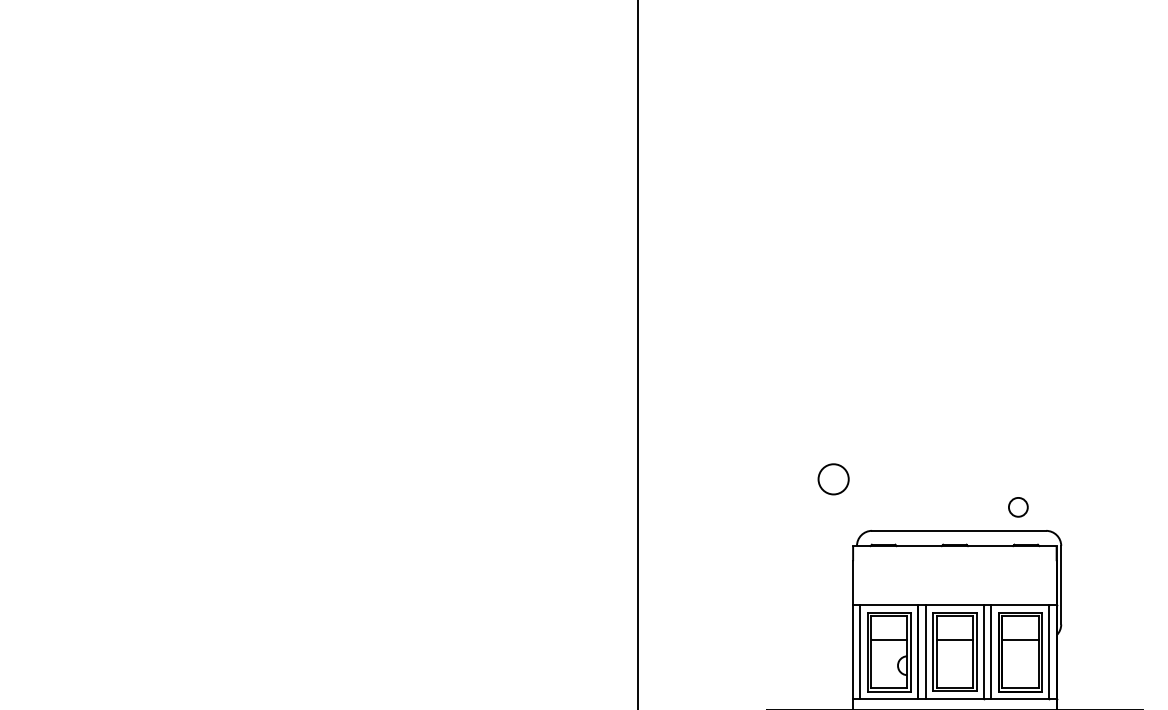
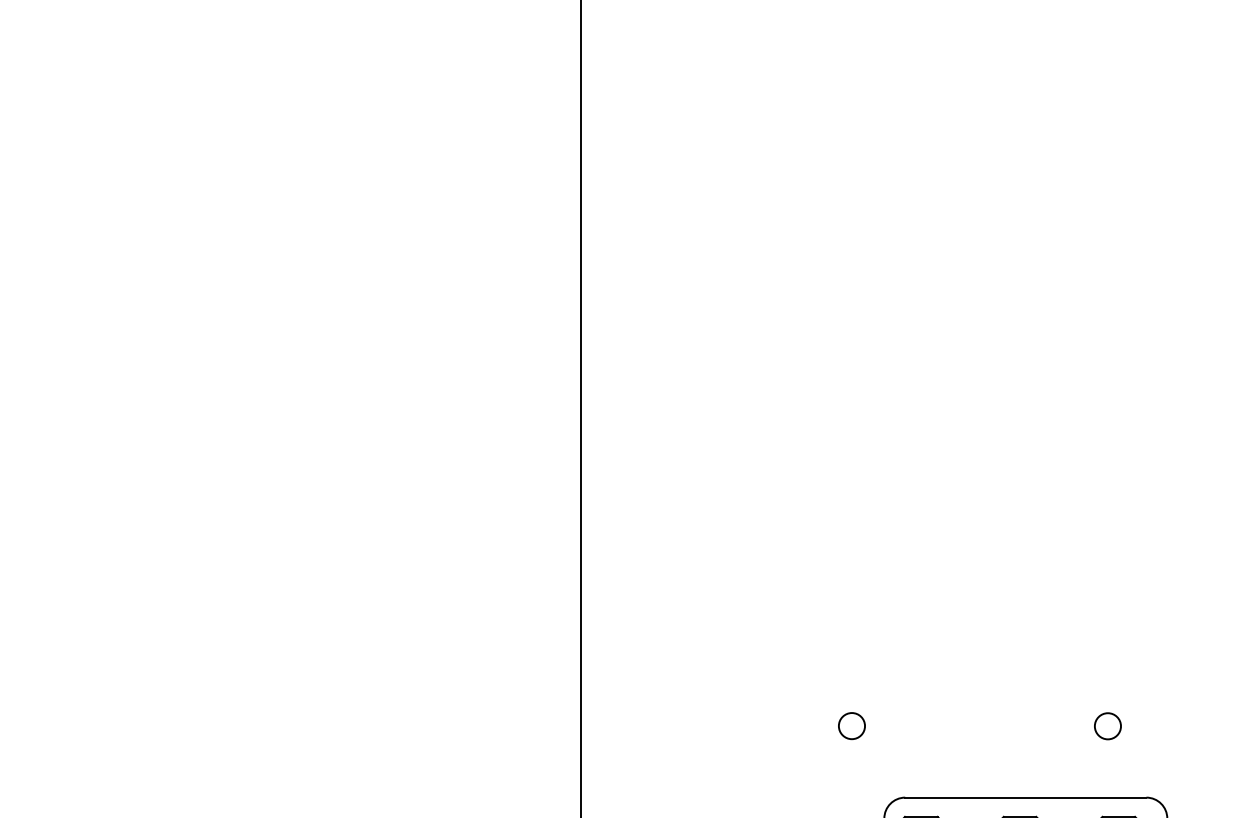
circle: (833, 478) -> (851, 725), size x0.62
circle: (1018, 507) -> (1108, 726), moved

